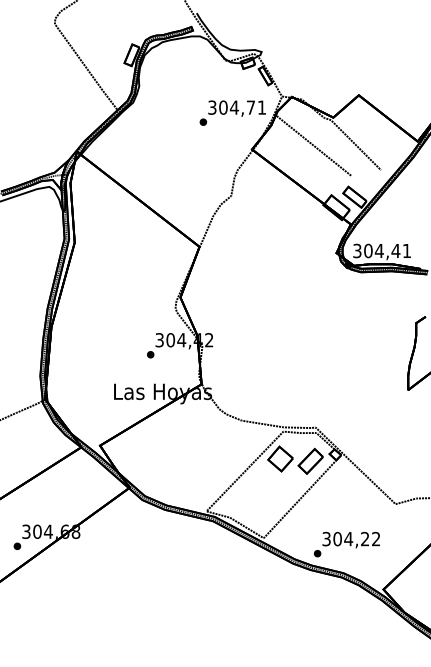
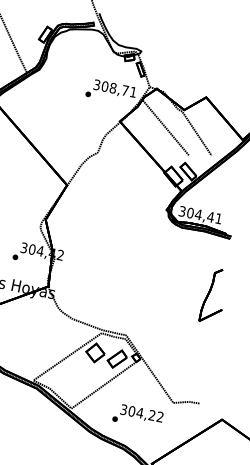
text: (233, 107) -> (112, 87), 304,71 -> 308,71
text: (346, 544) -> (137, 416), moved

